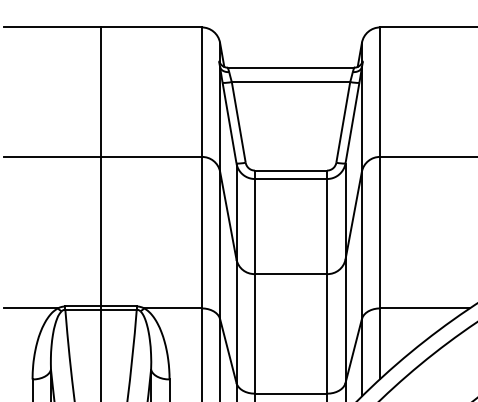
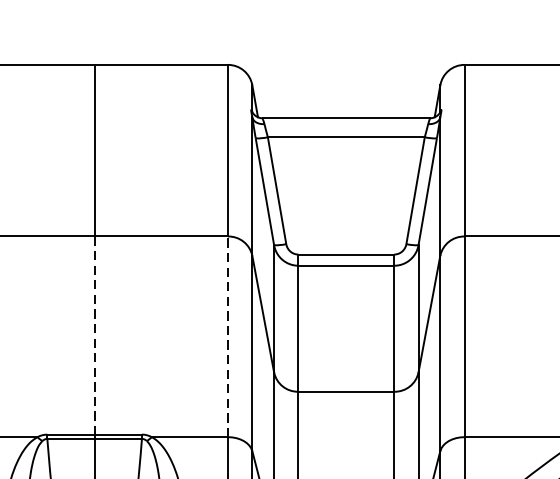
line: (101, 231) -> (95, 335), solid -> dashed
line: (201, 232) -> (227, 336), solid -> dashed

